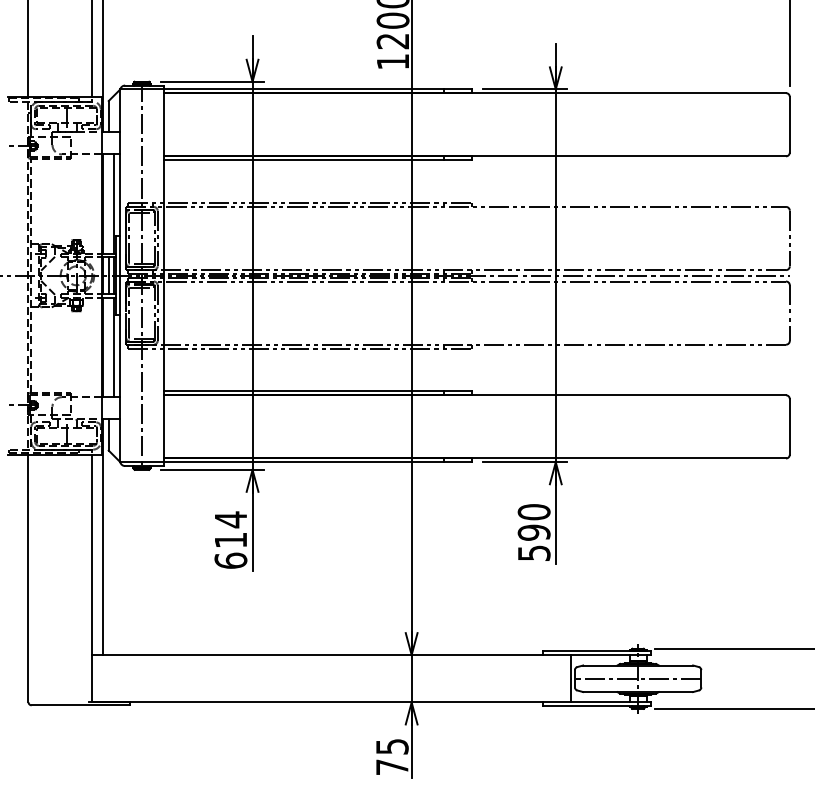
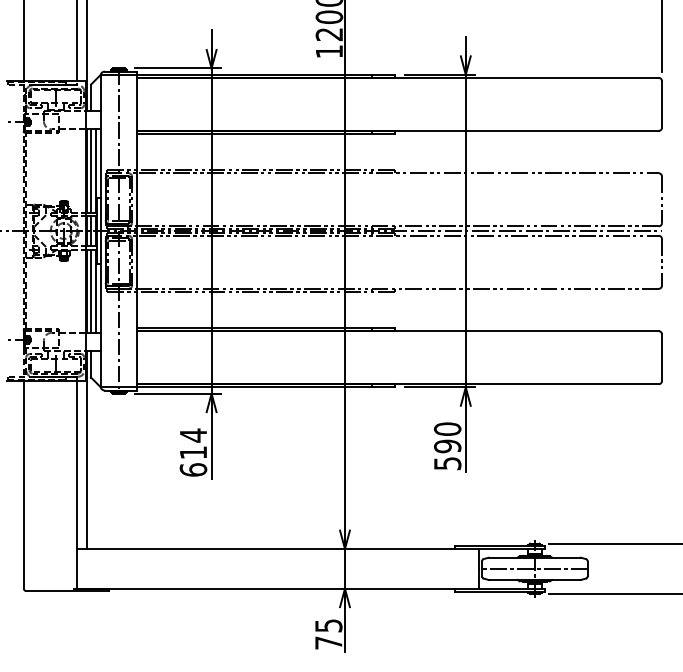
line: (109, 203) -> (91, 170), added
line: (109, 346) -> (91, 290), added

